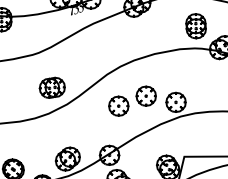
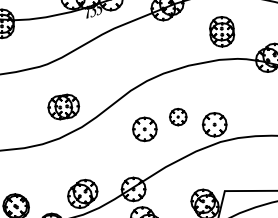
part: (195, 26) -> (221, 32), moved
part: (145, 95) -> (177, 116), size x0.7

